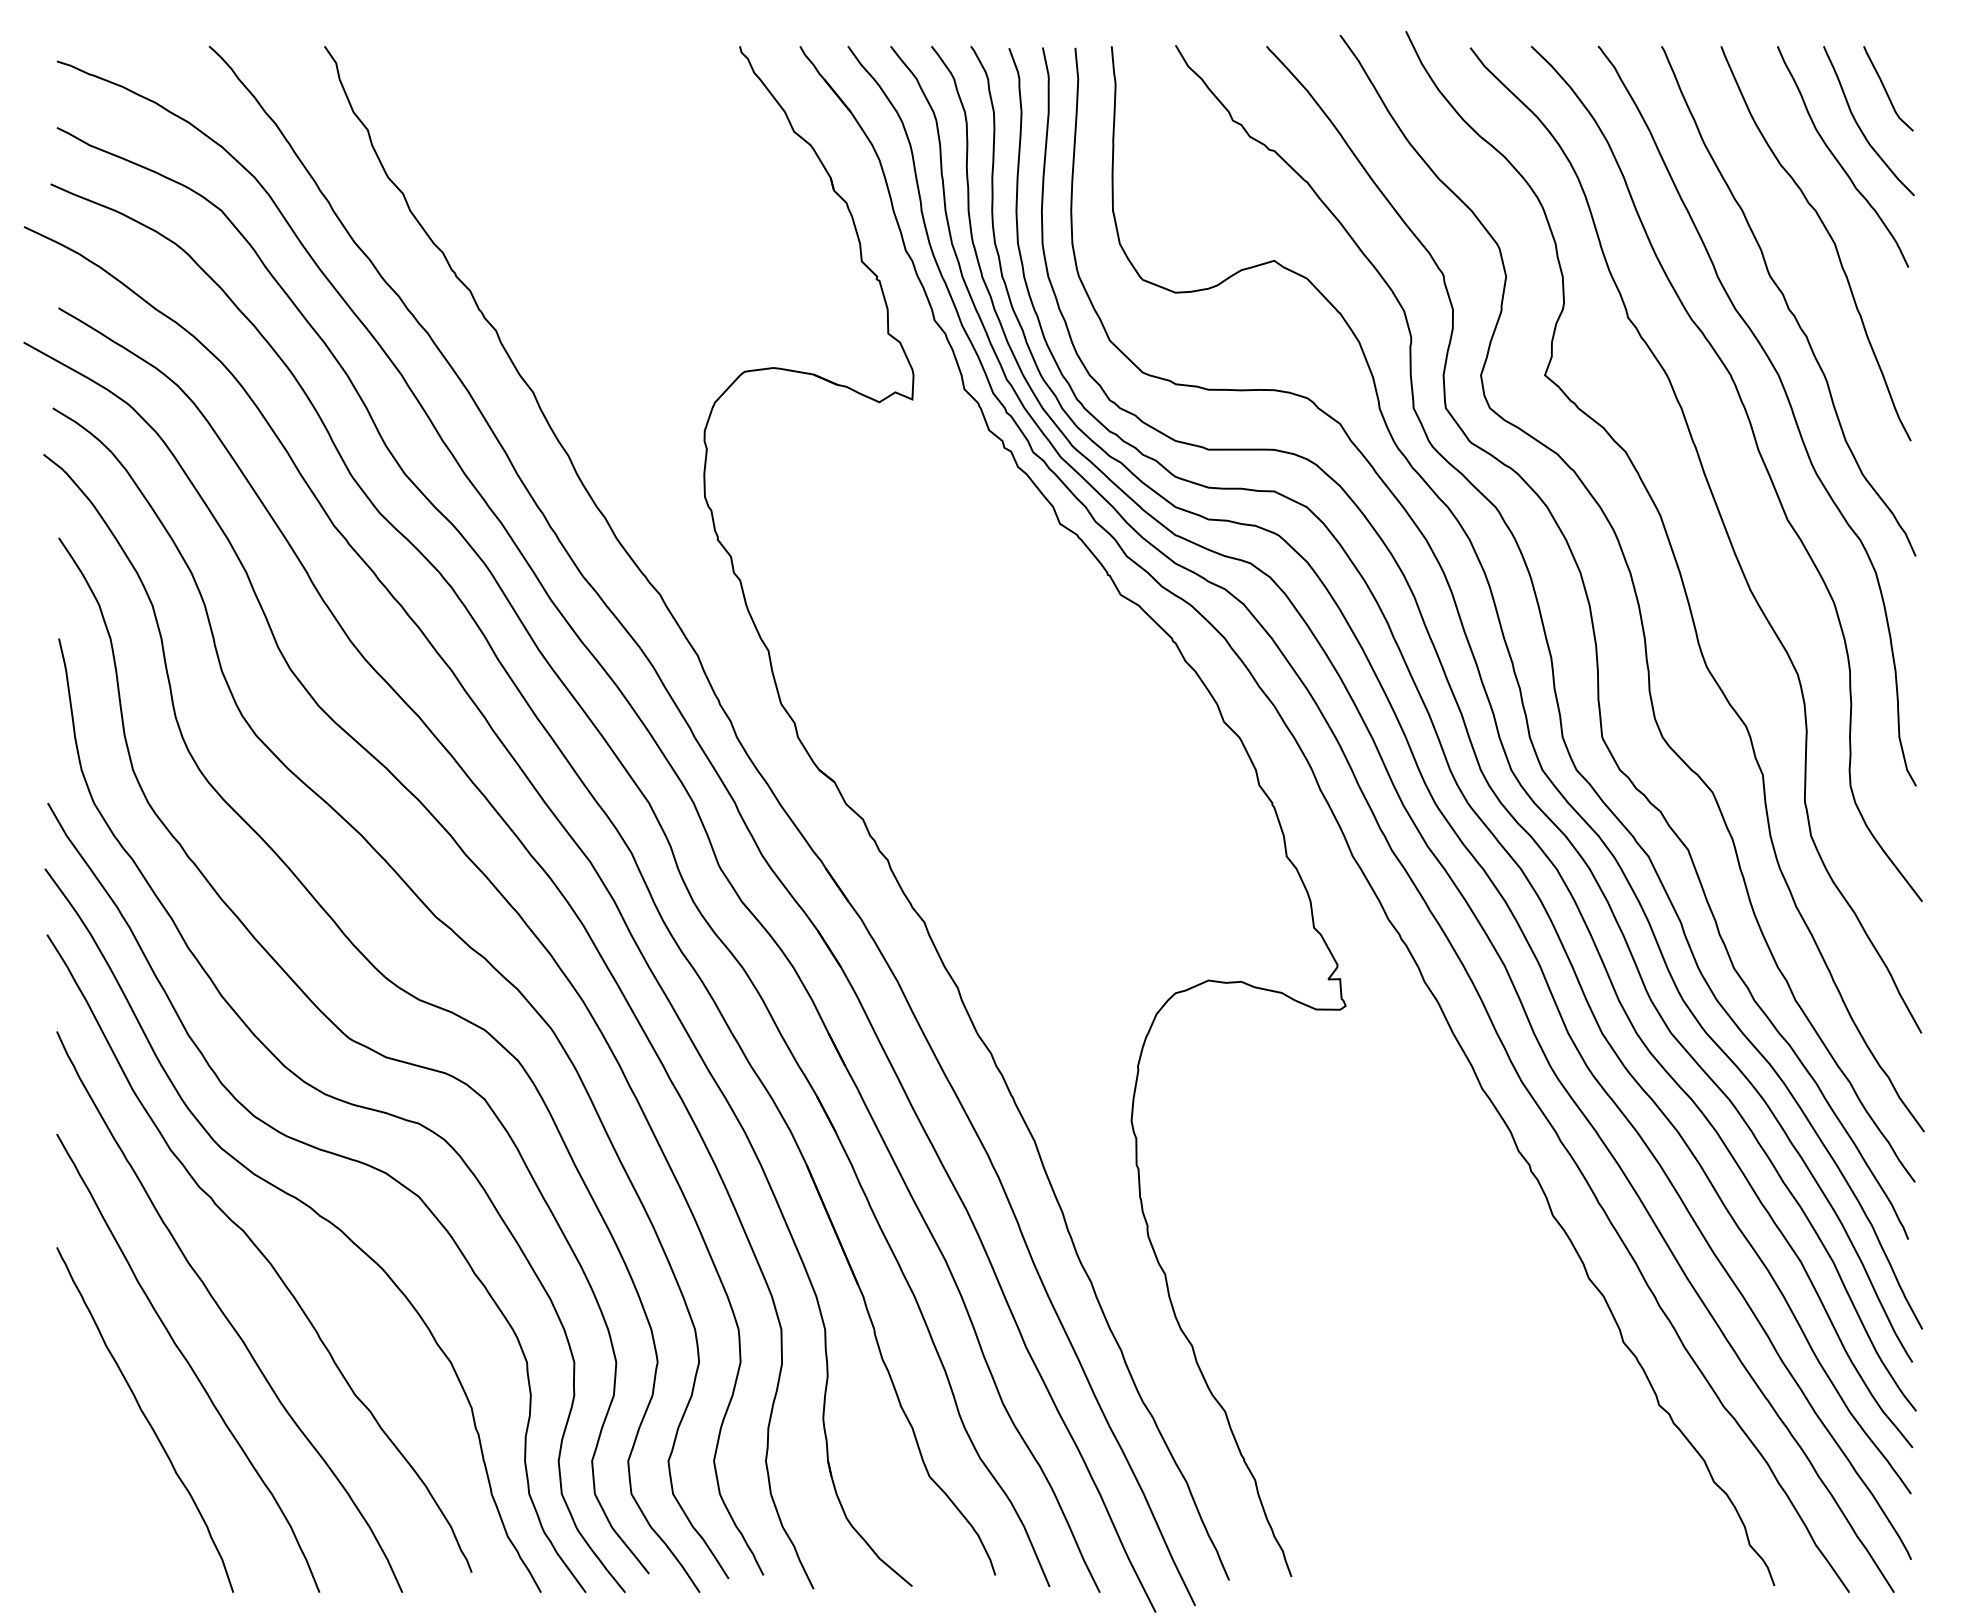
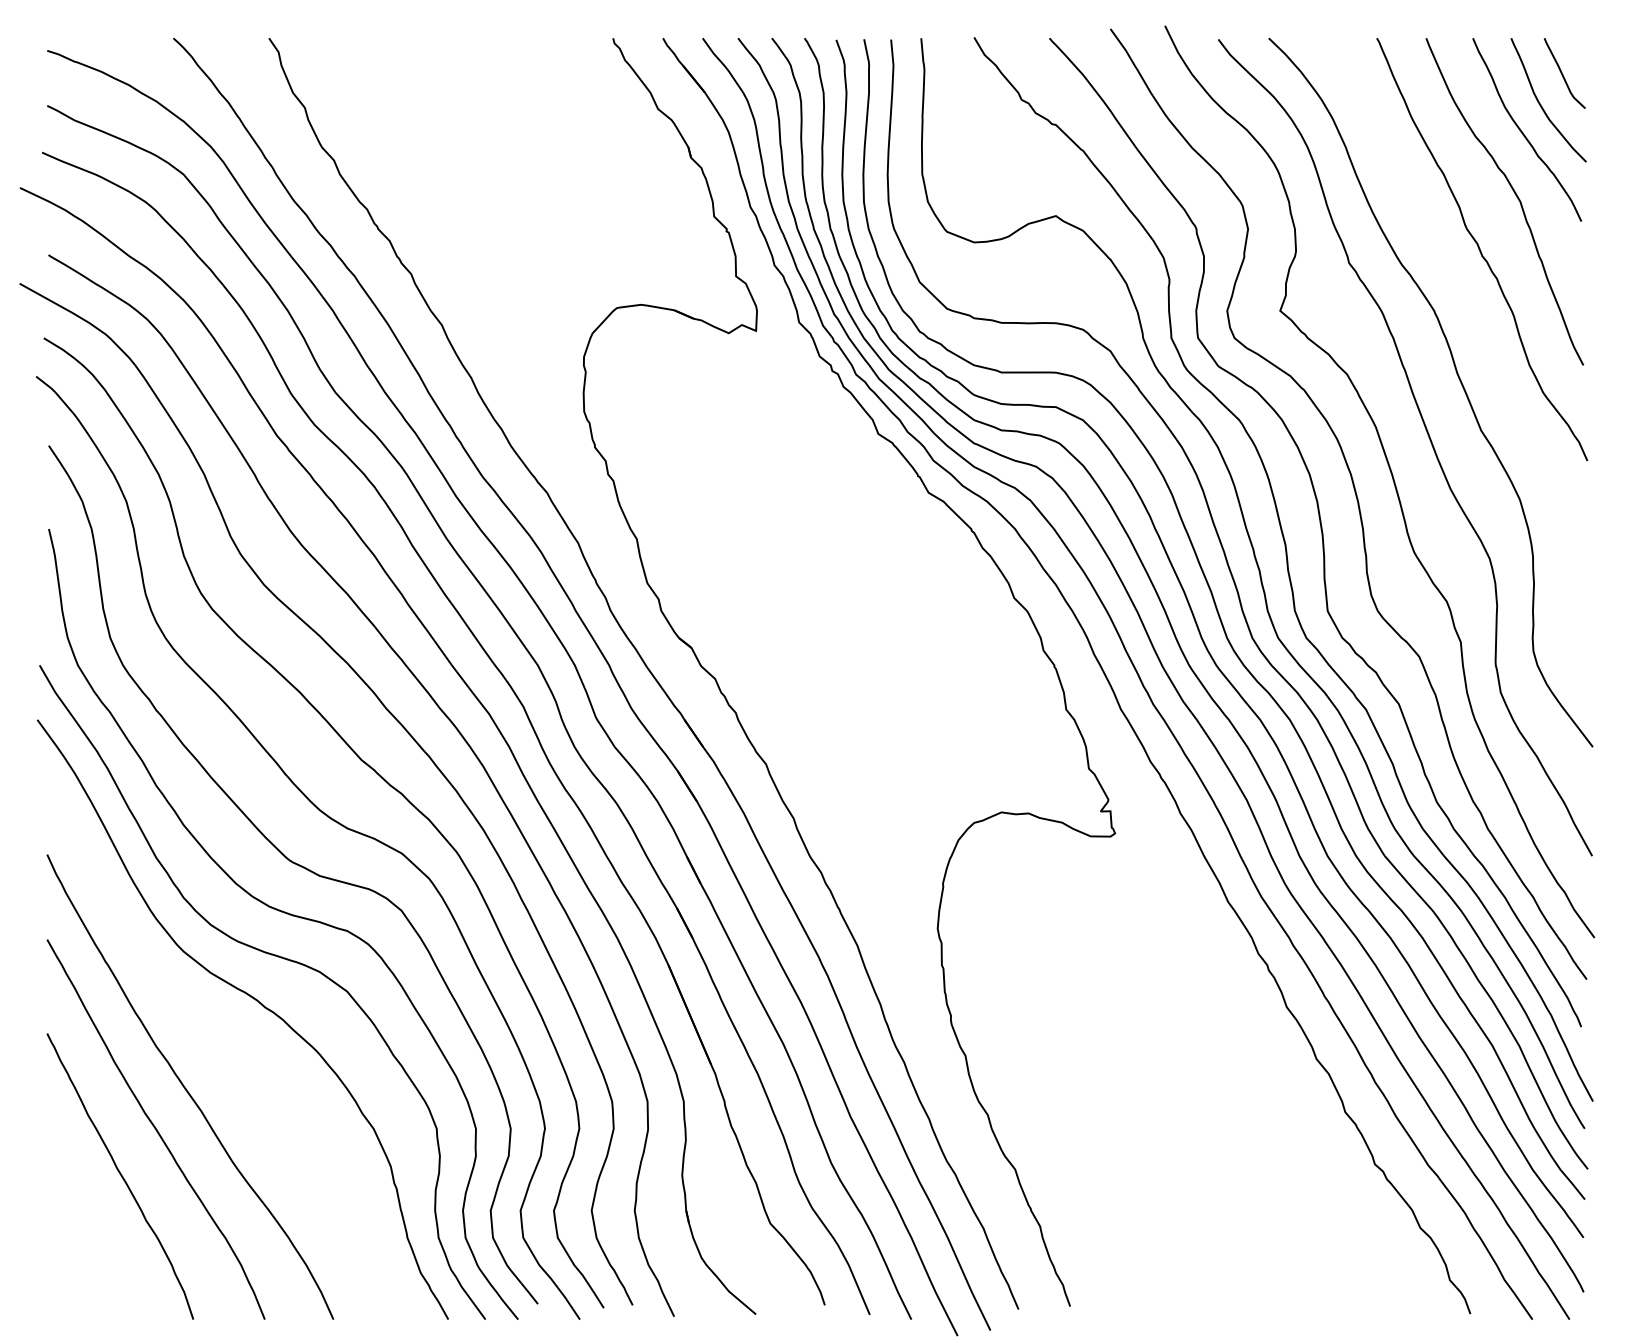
curve: (1788, 403) -> (1482, 334), removed
curve: (259, 1252) -> (215, 1037), removed

